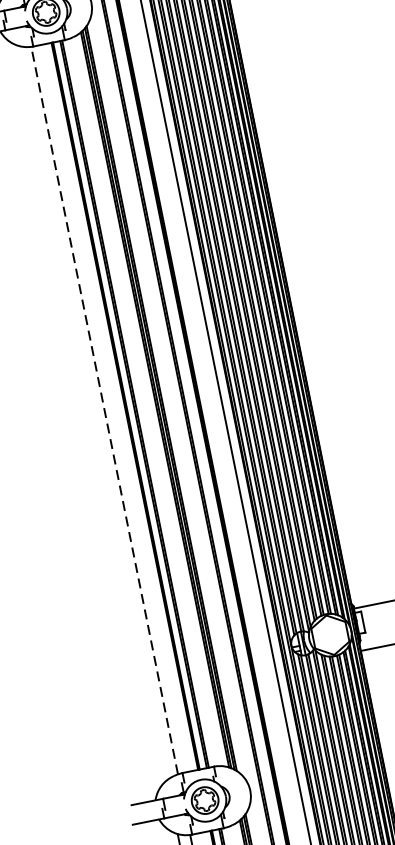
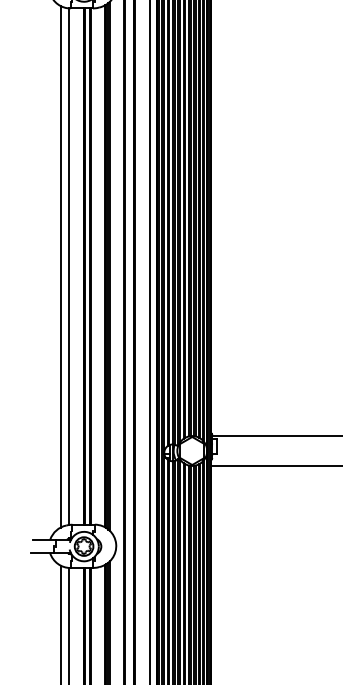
line: (105, 410) -> (69, 266), dashed -> solid
line: (92, 412) -> (60, 266), added

